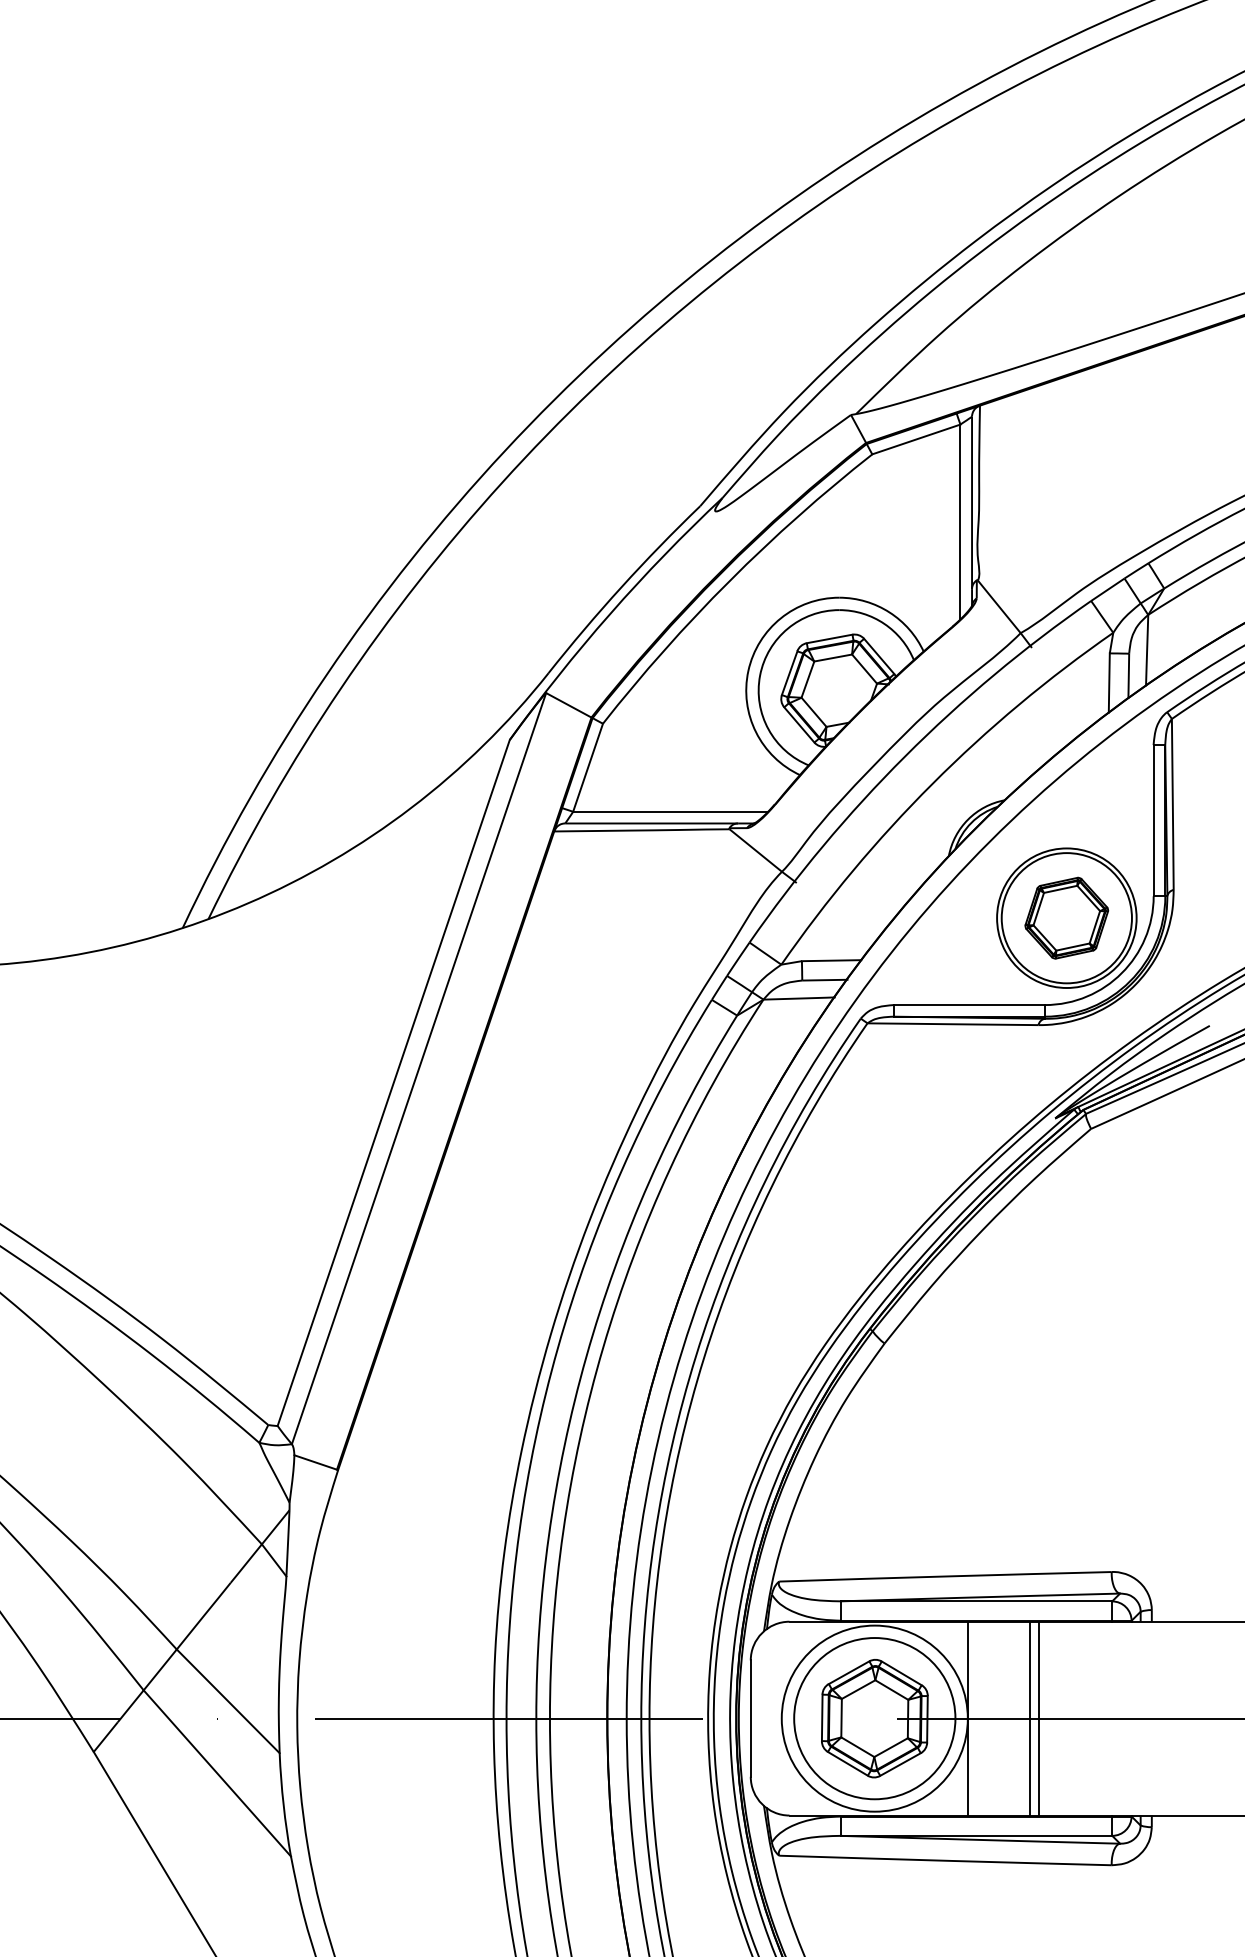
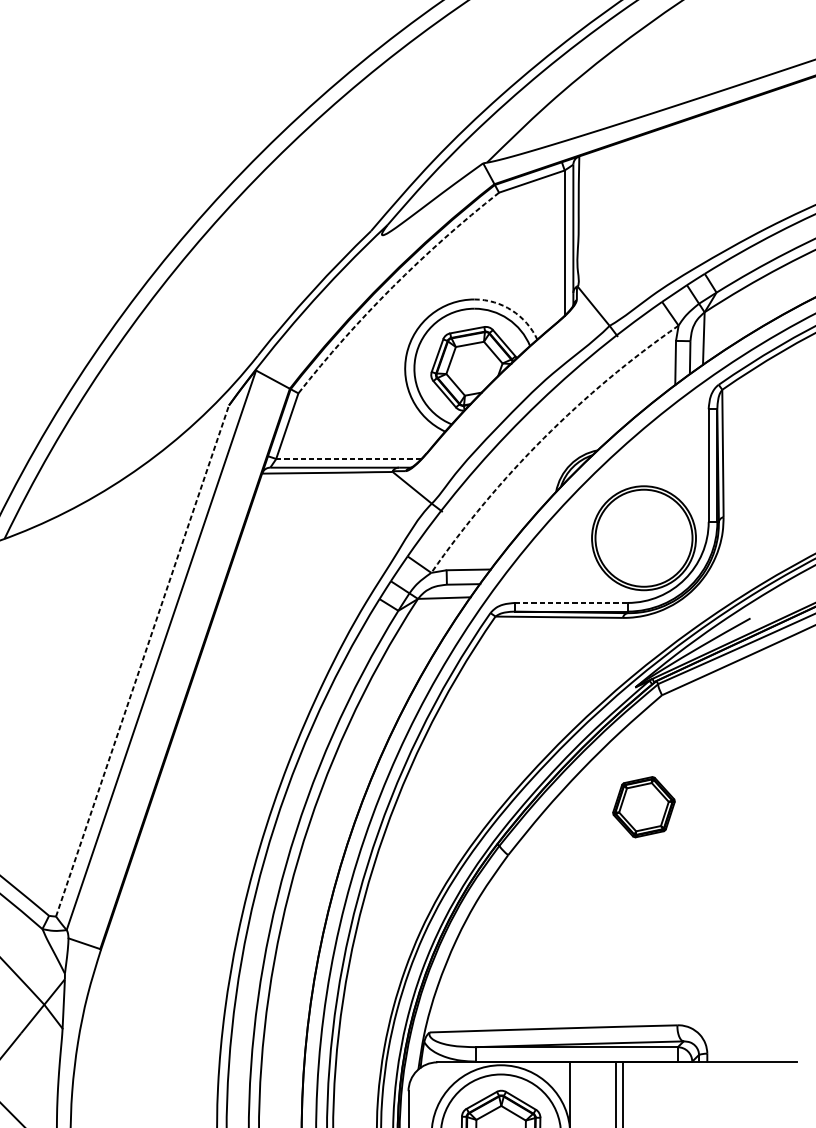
arc: (729, 581) -> (392, 287), solid -> dashed
arc: (889, 612) -> (511, 310), solid -> dashed
arc: (932, 783) -> (543, 437), solid -> dashed
line: (671, 811) -> (349, 458), solid -> dashed
part: (1066, 917) -> (643, 806), moved
line: (969, 1005) -> (571, 603), solid -> dashed
line: (393, 1082) -> (142, 660), solid -> dashed

